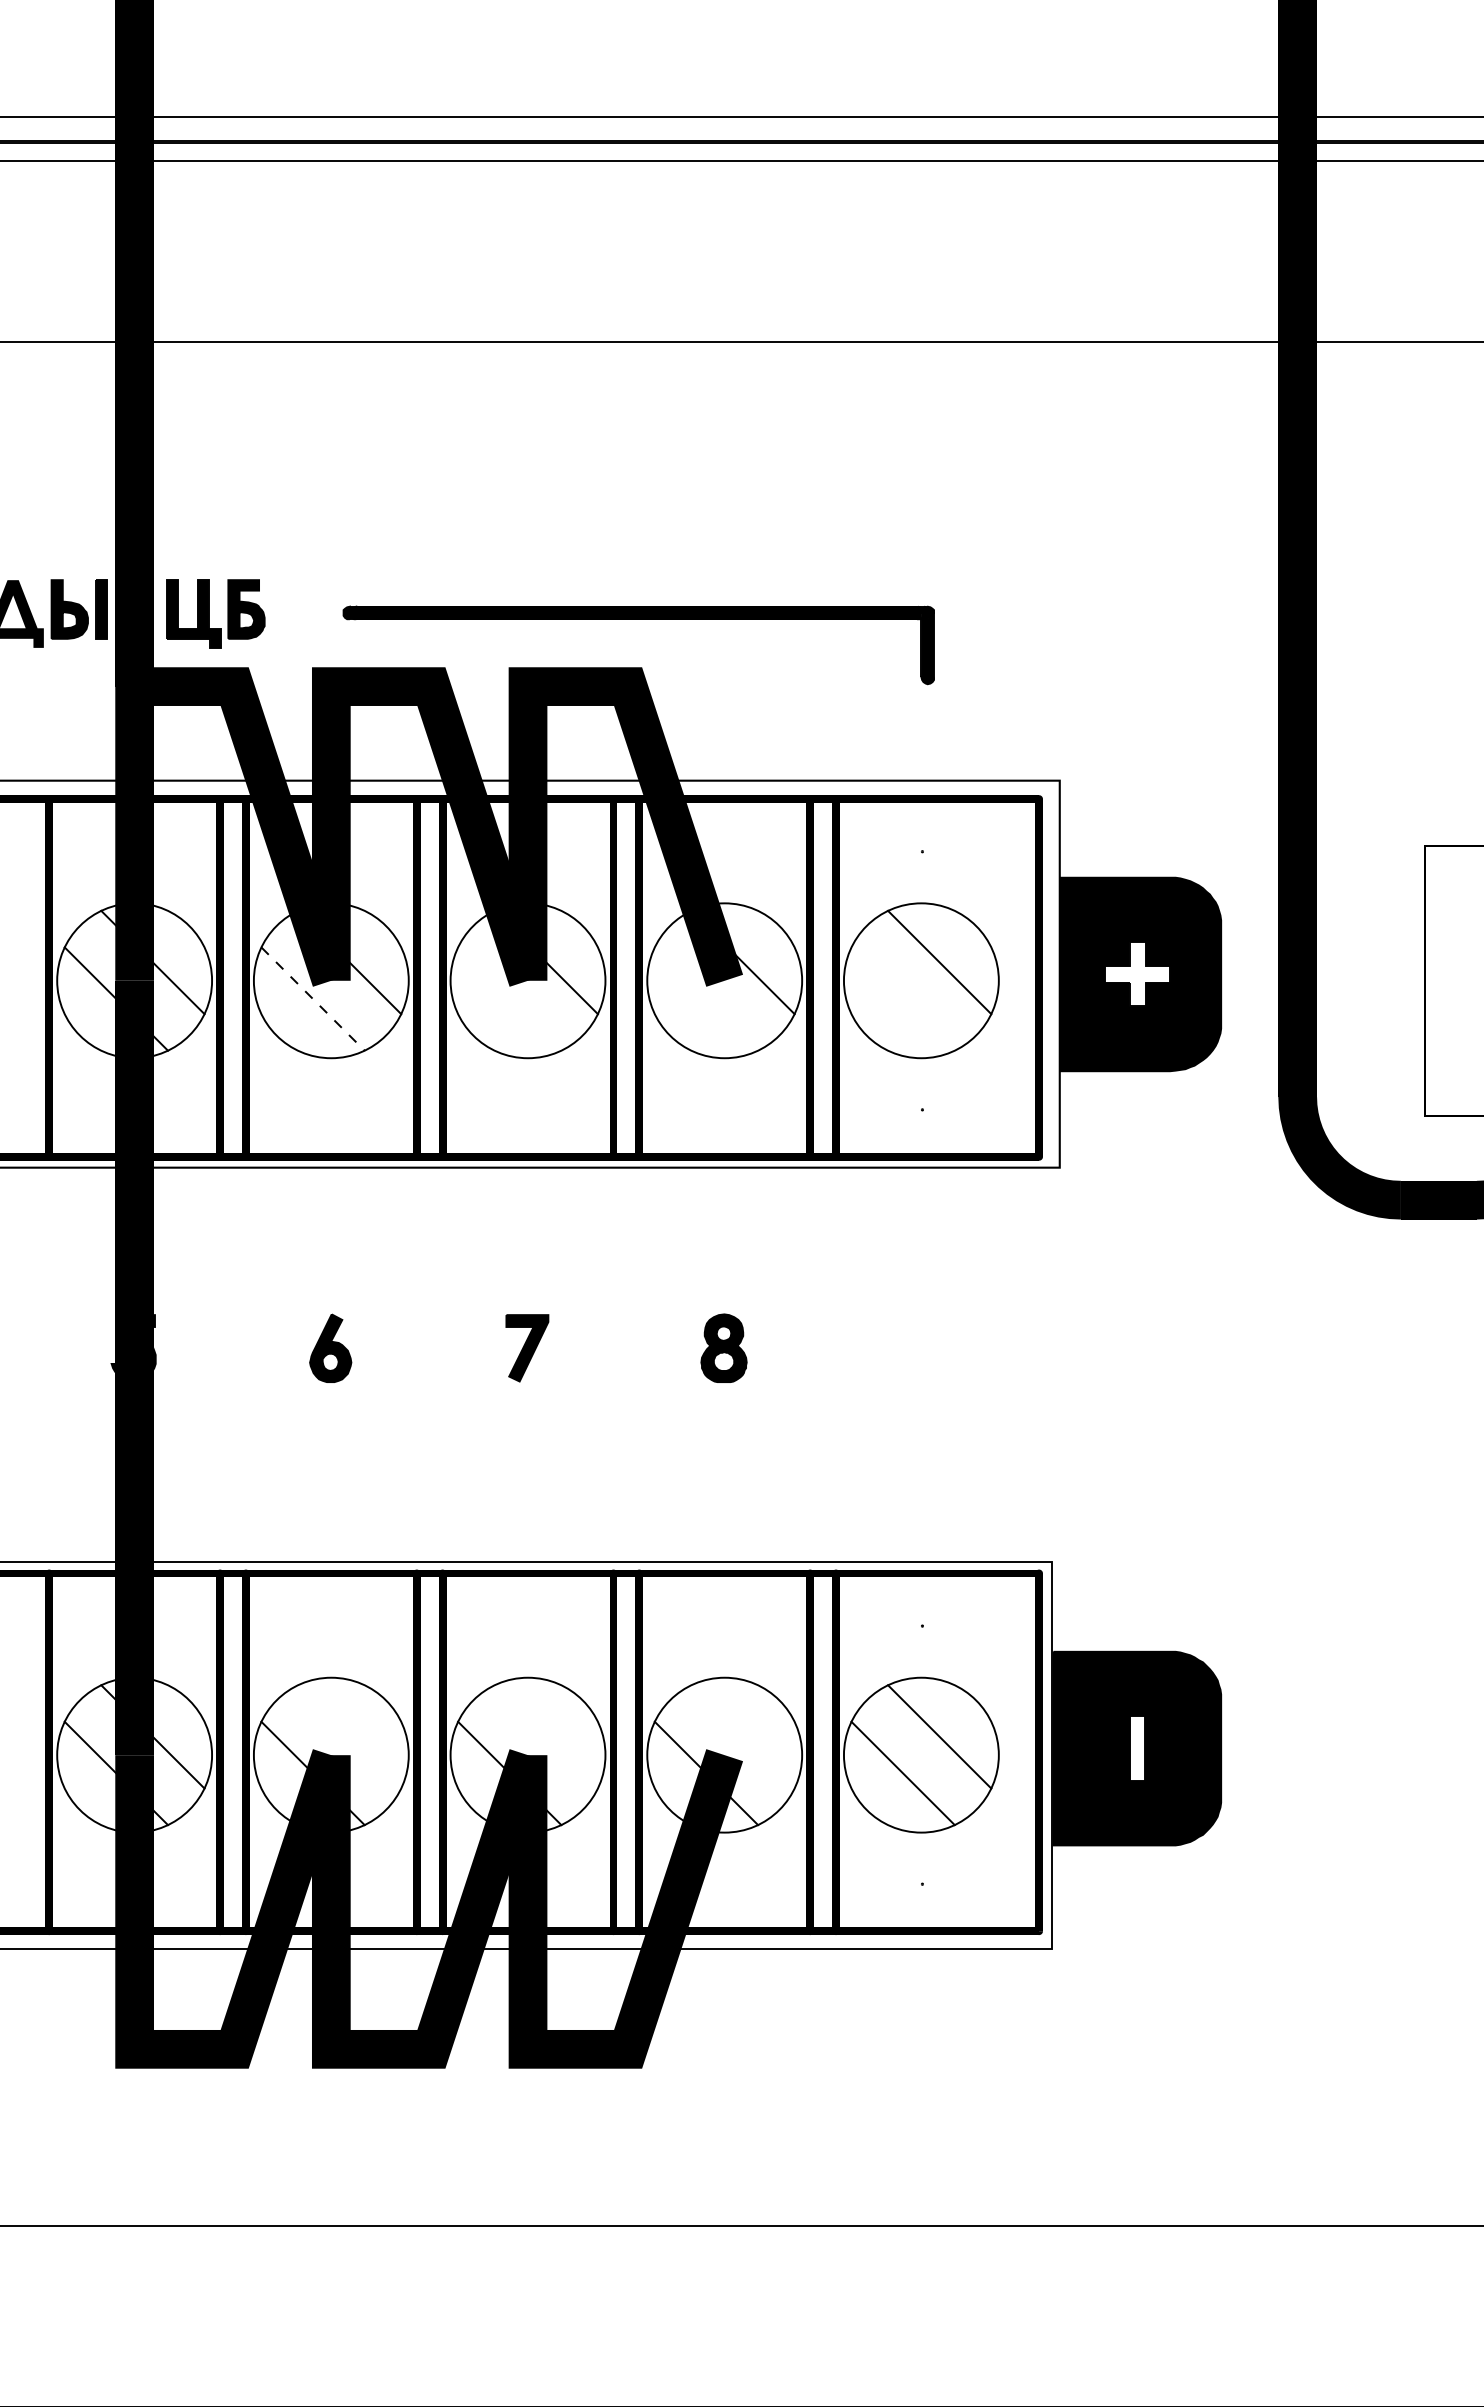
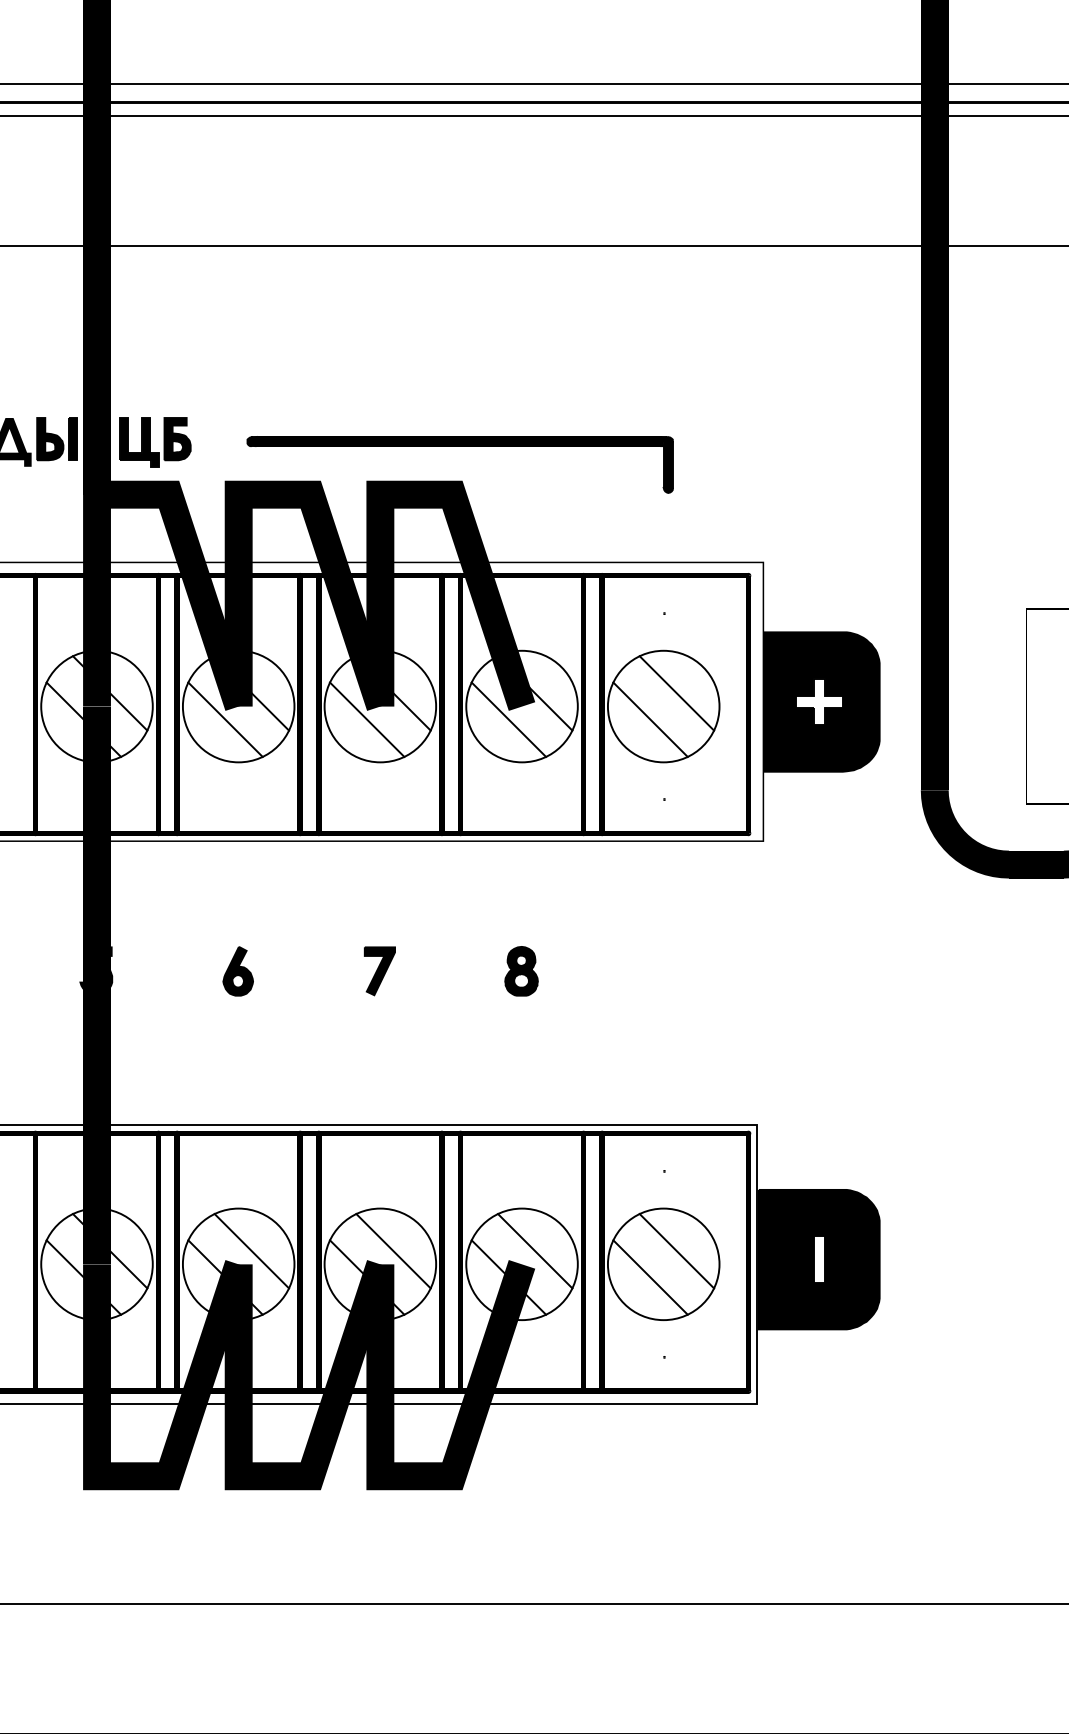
line: (509, 998) -> (367, 719), added
line: (706, 998) -> (508, 719), added
line: (902, 998) -> (650, 719), added
line: (313, 999) -> (225, 720), dashed -> solid
line: (349, 1736) -> (251, 1250), added
line: (545, 1736) -> (392, 1250), added
line: (742, 1736) -> (534, 1250), added

